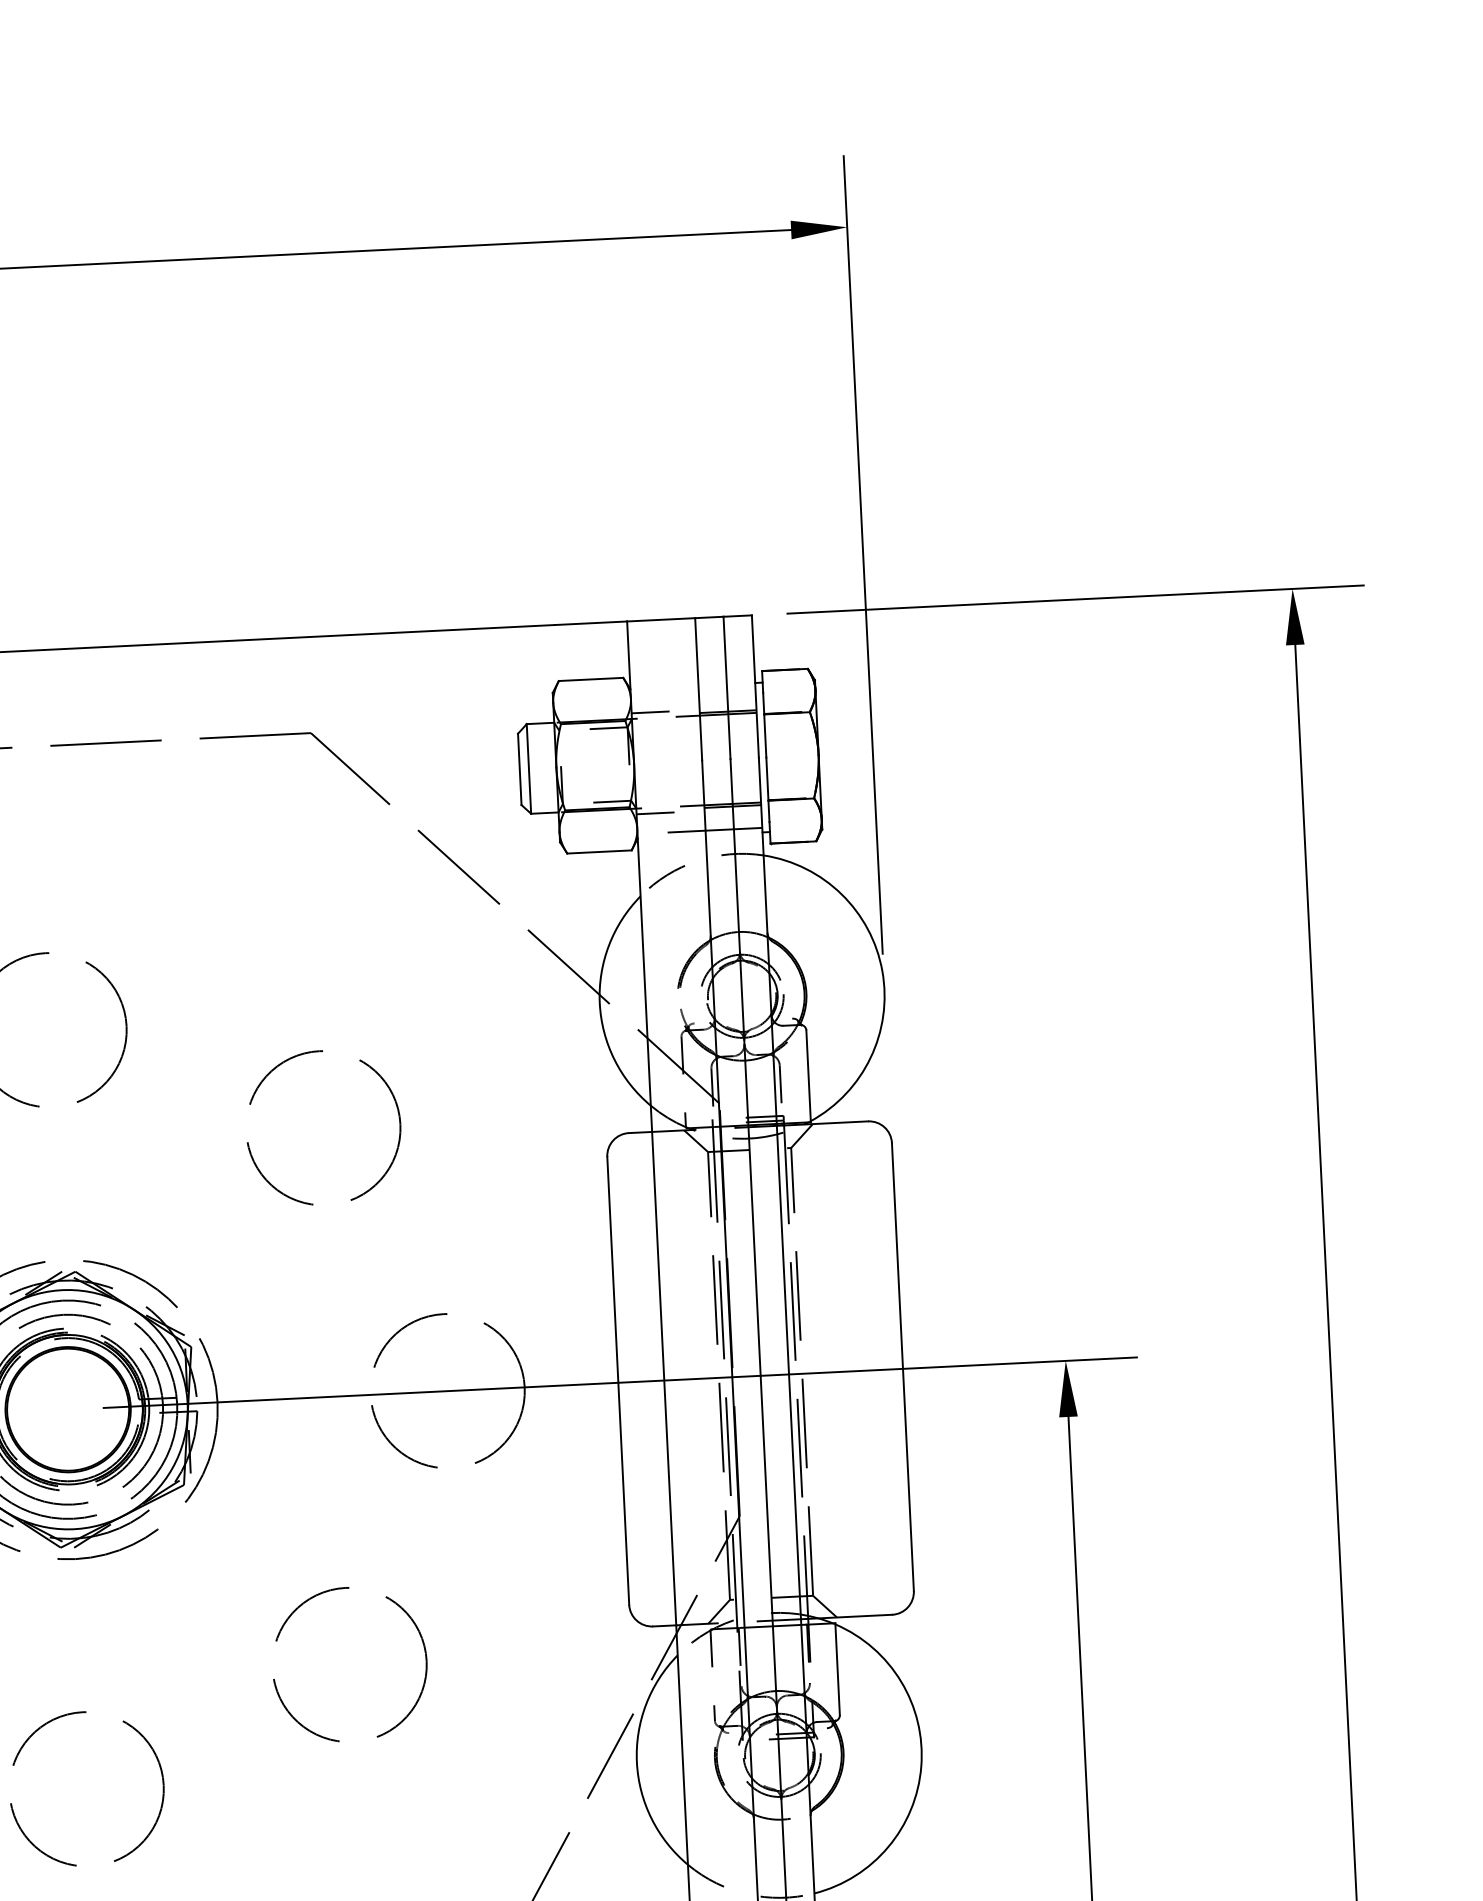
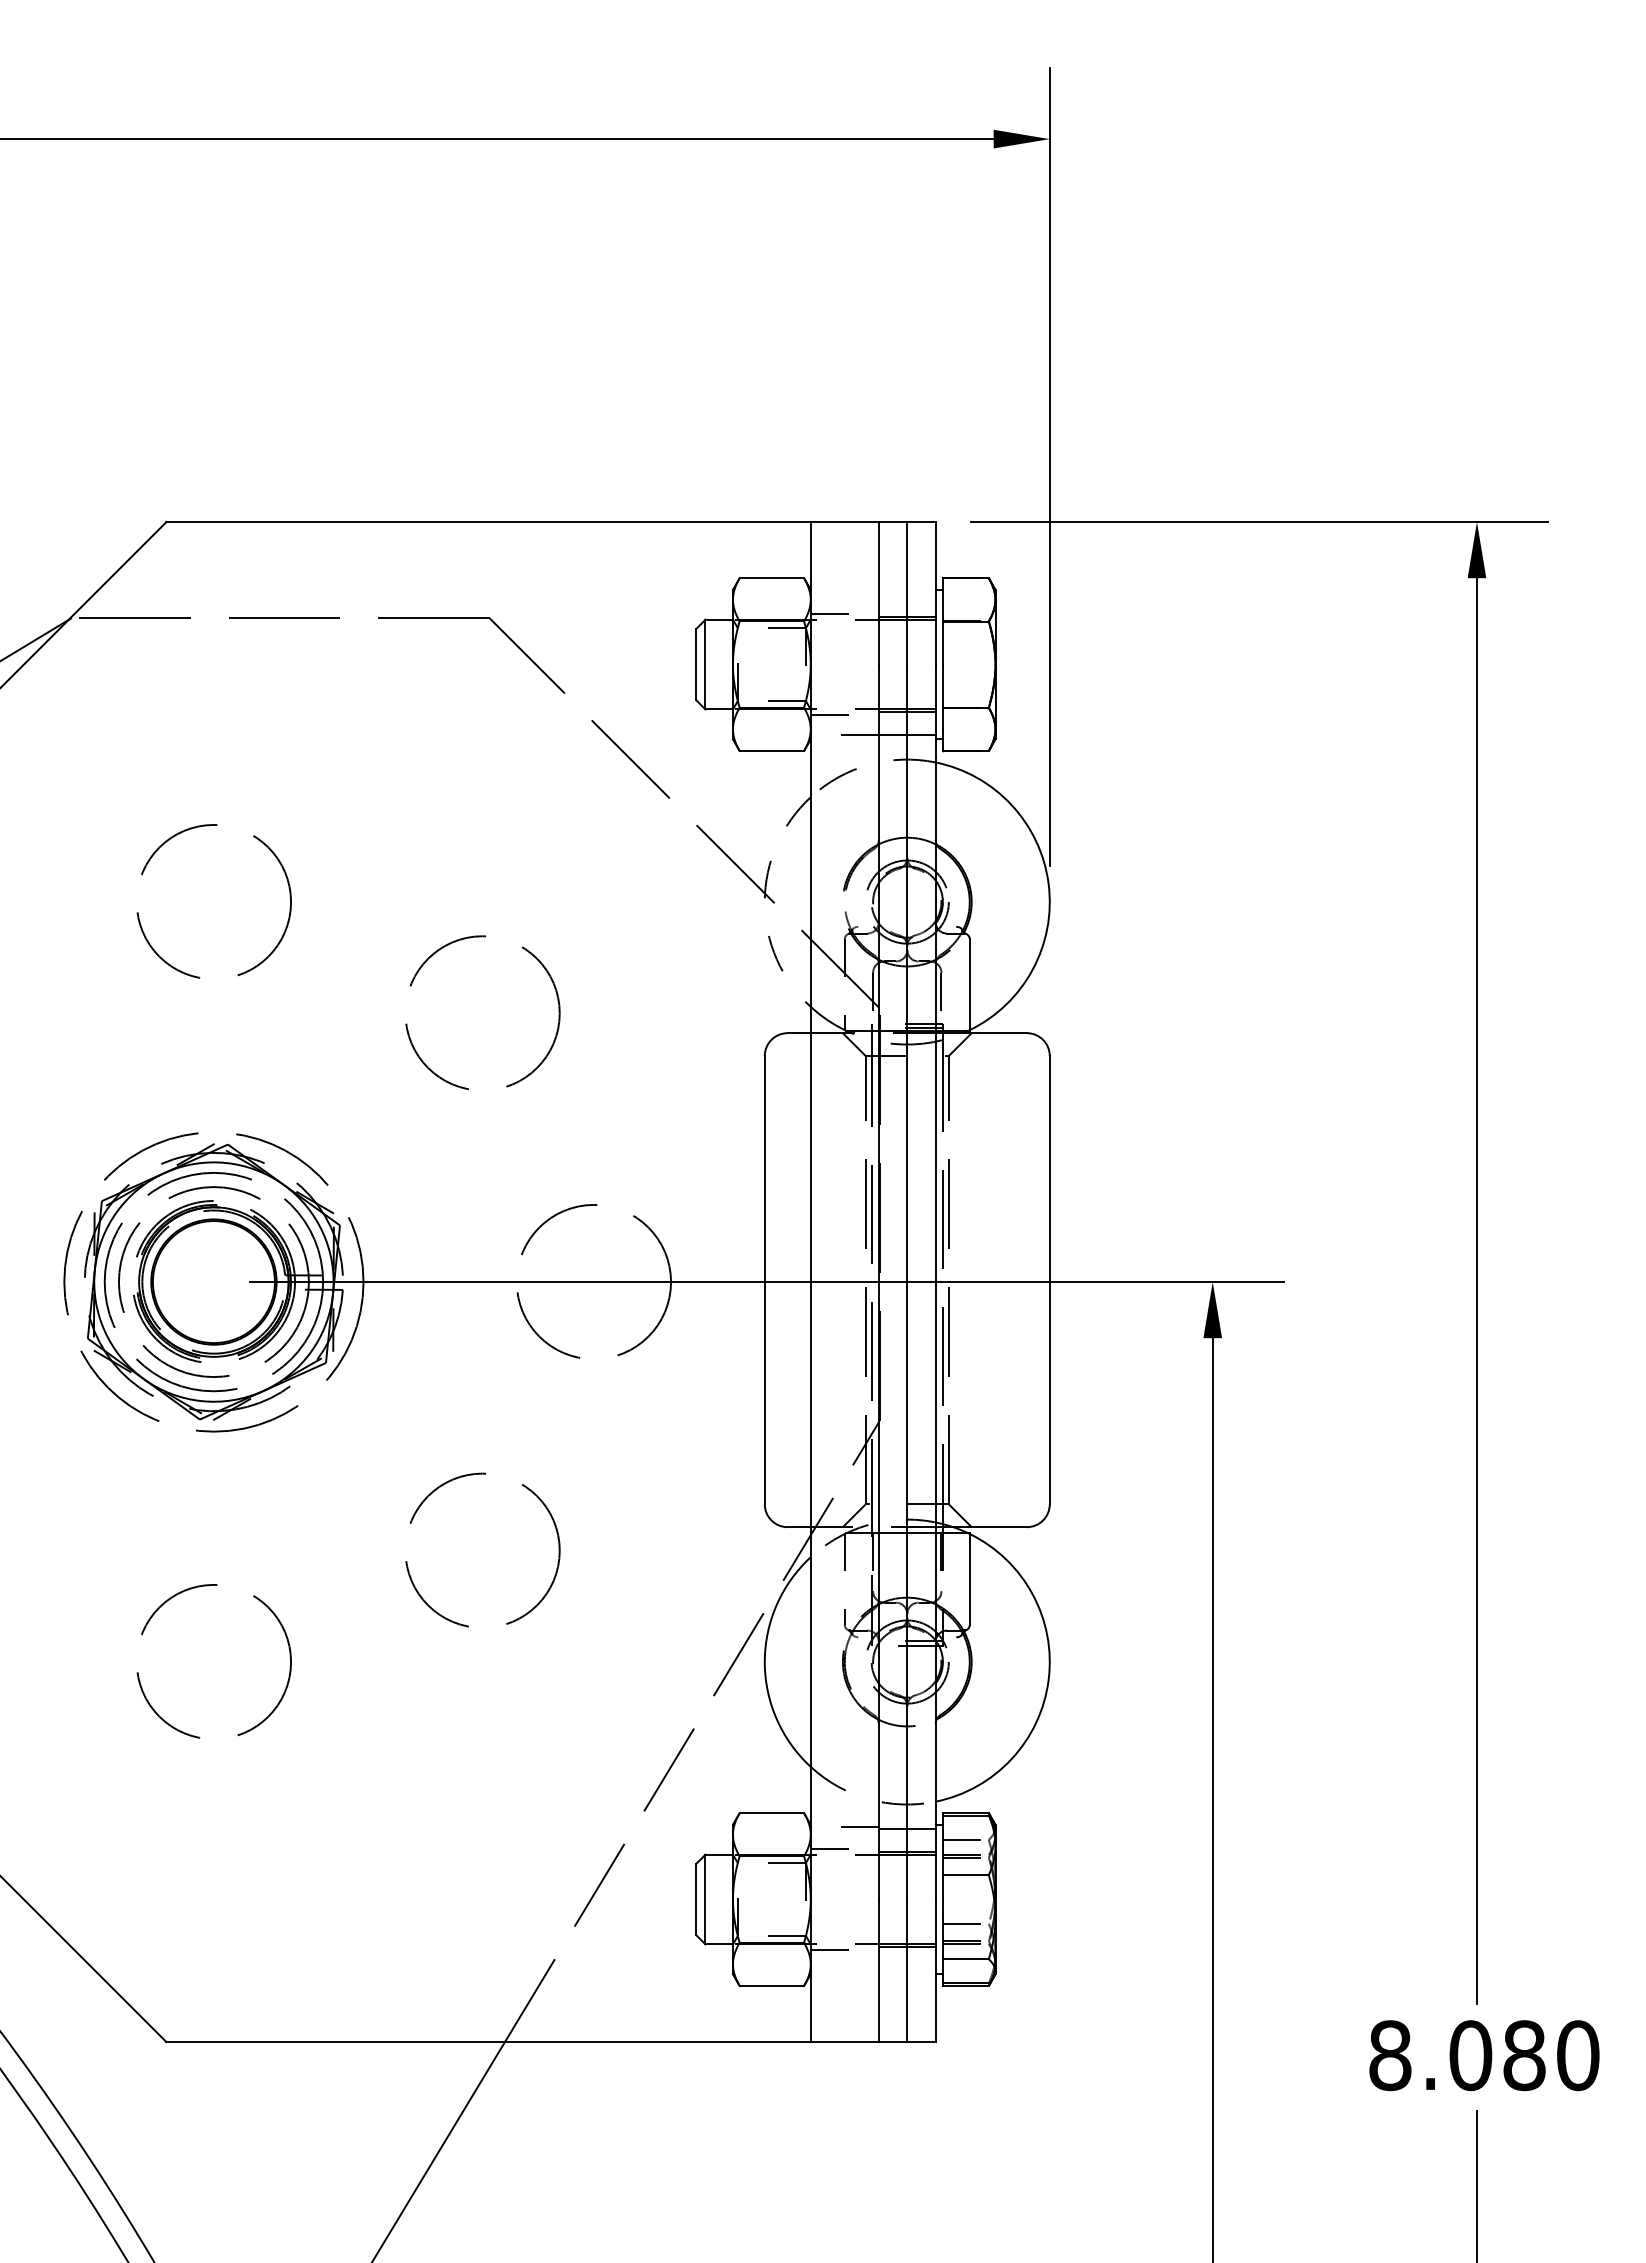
arc: (599, 1003) -> (764, 902), solid -> dashed

